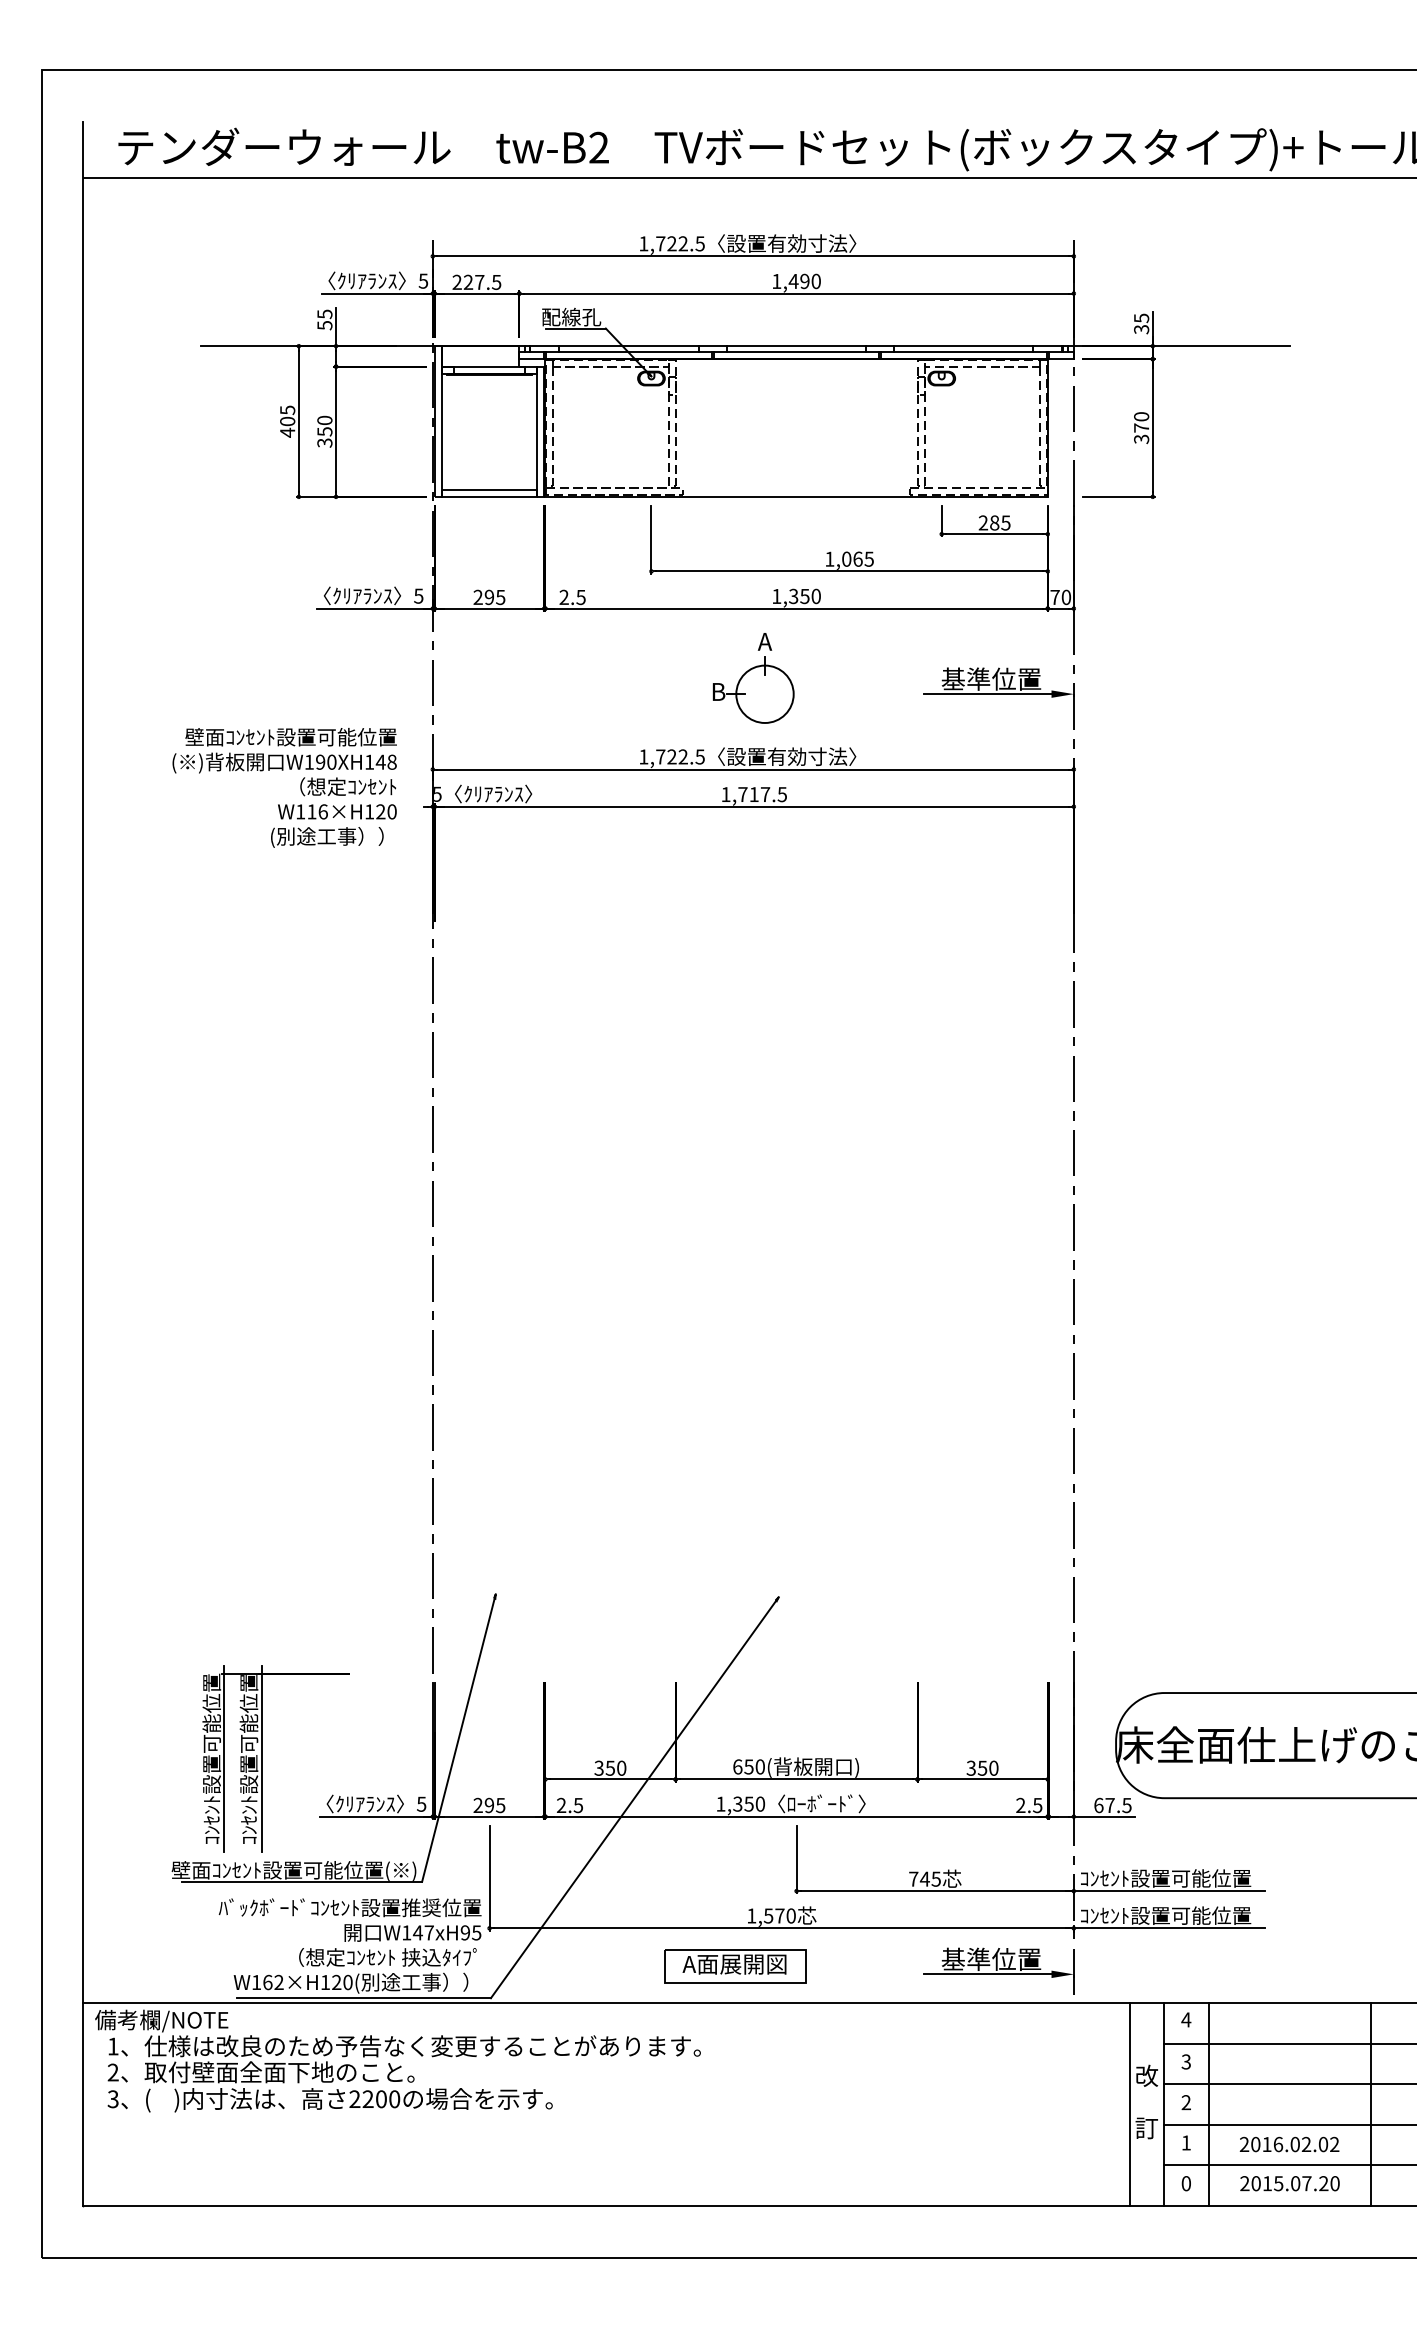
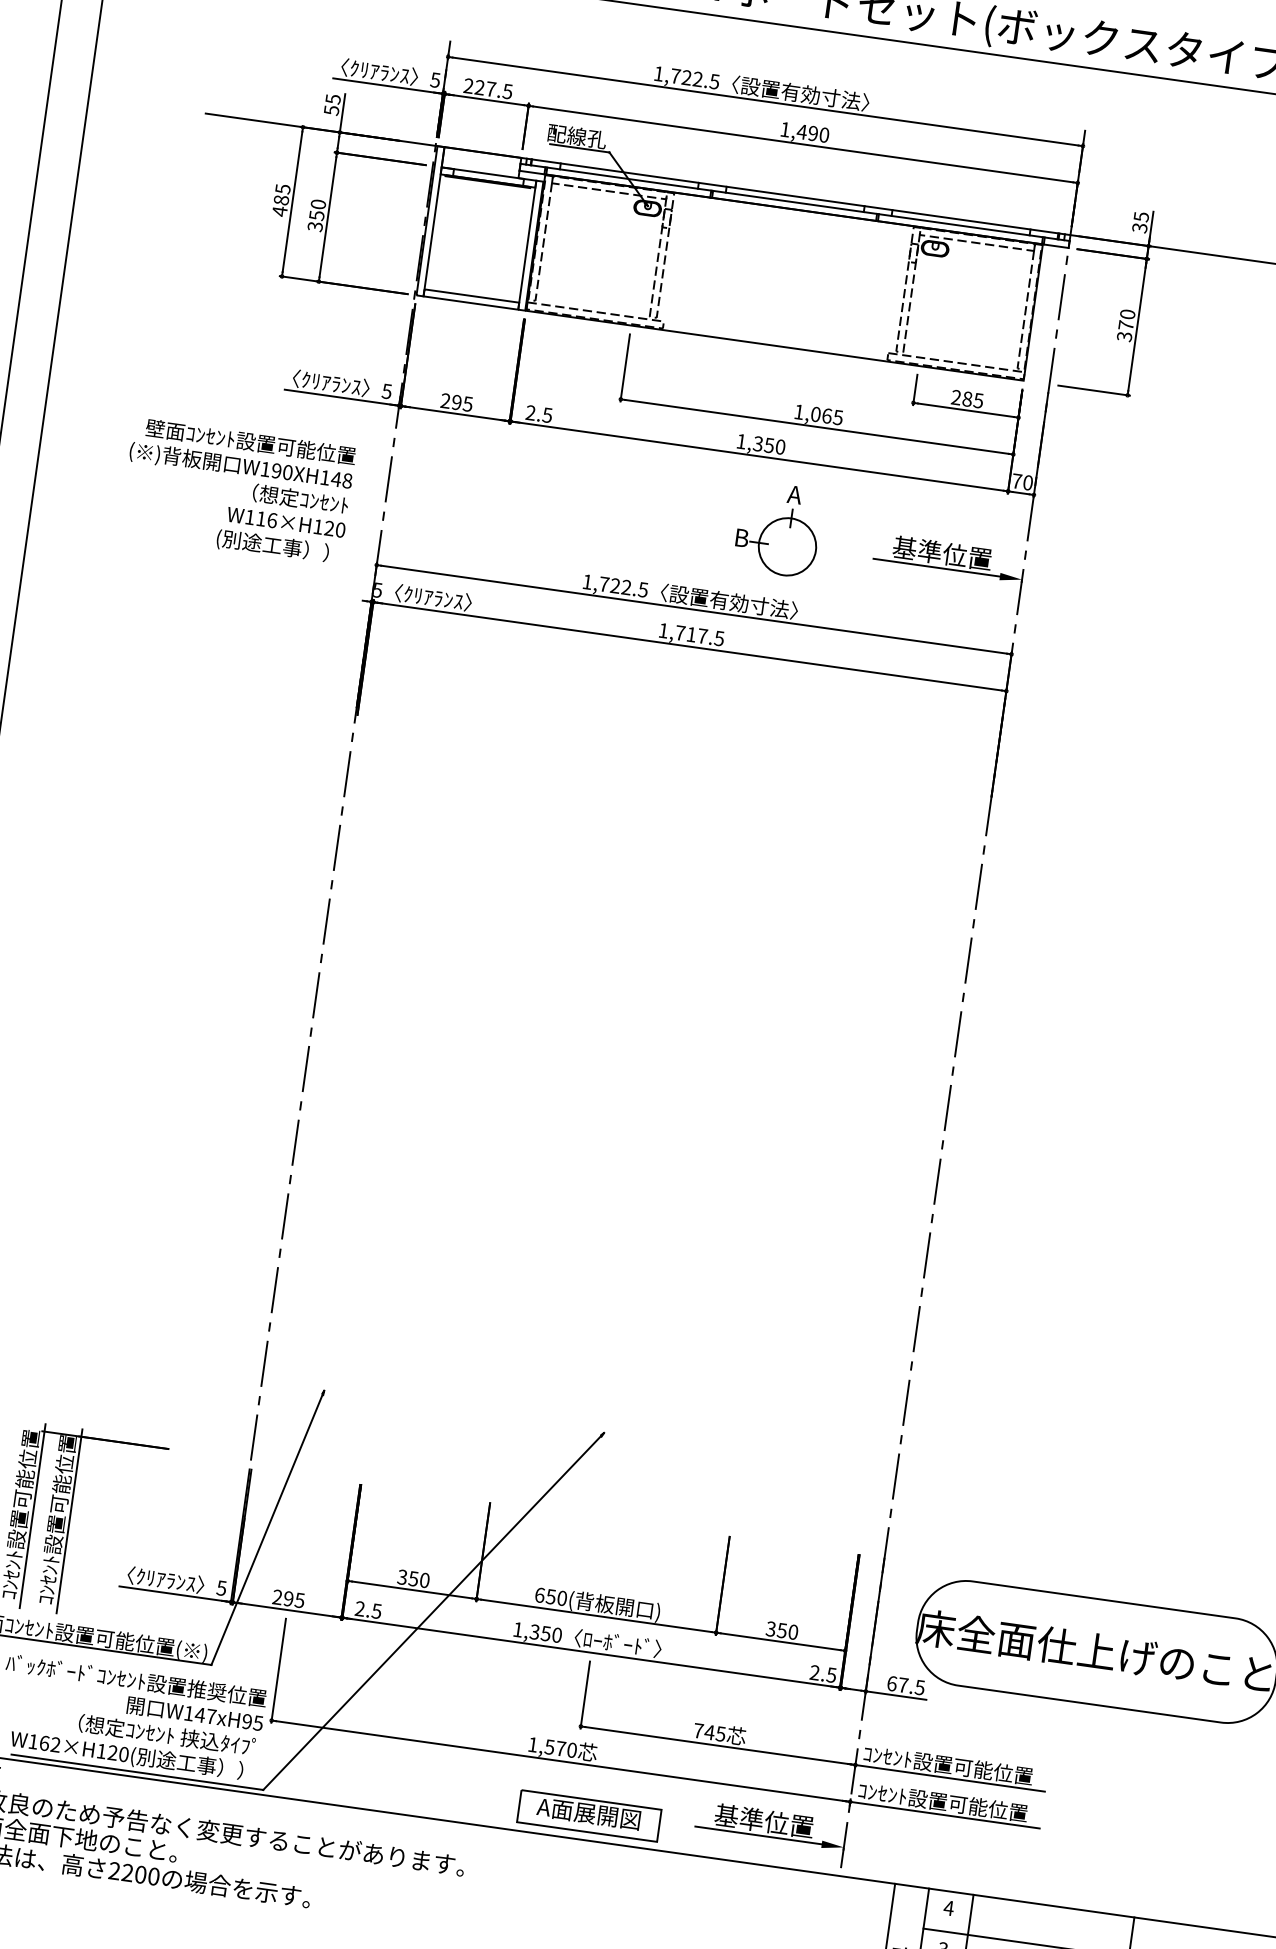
text: (287, 421) -> (281, 200), 405 -> 485
part: (753, 678) -> (778, 529), moved
text: (284, 787) -> (237, 490), moved
part: (735, 1966) -> (589, 1815), moved

